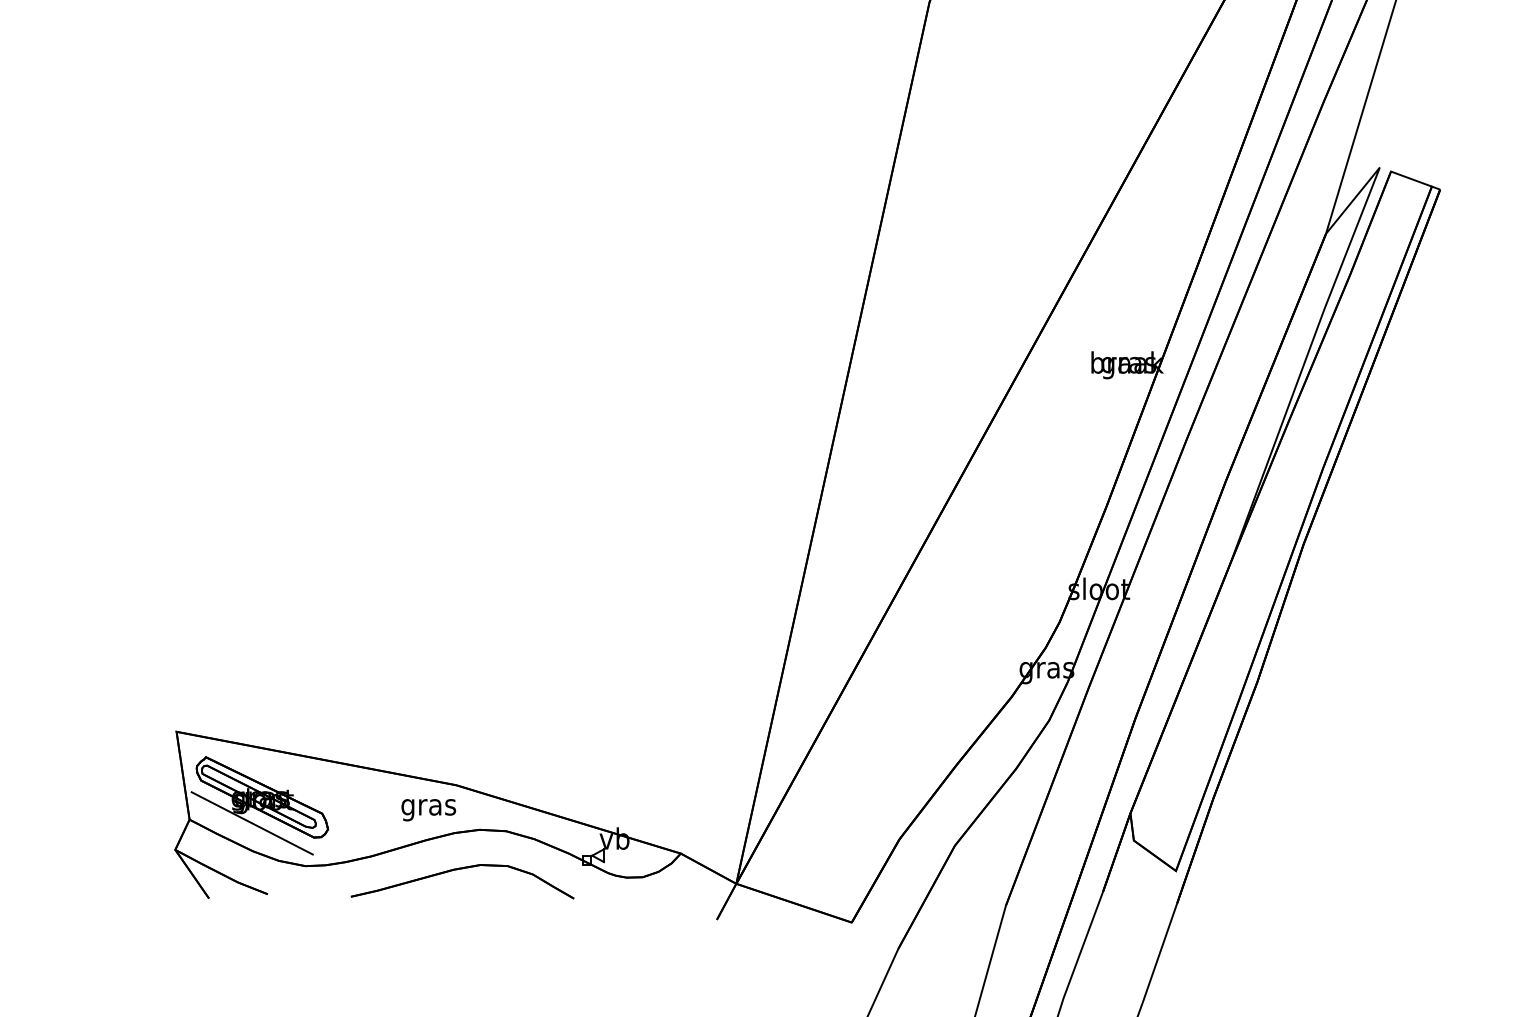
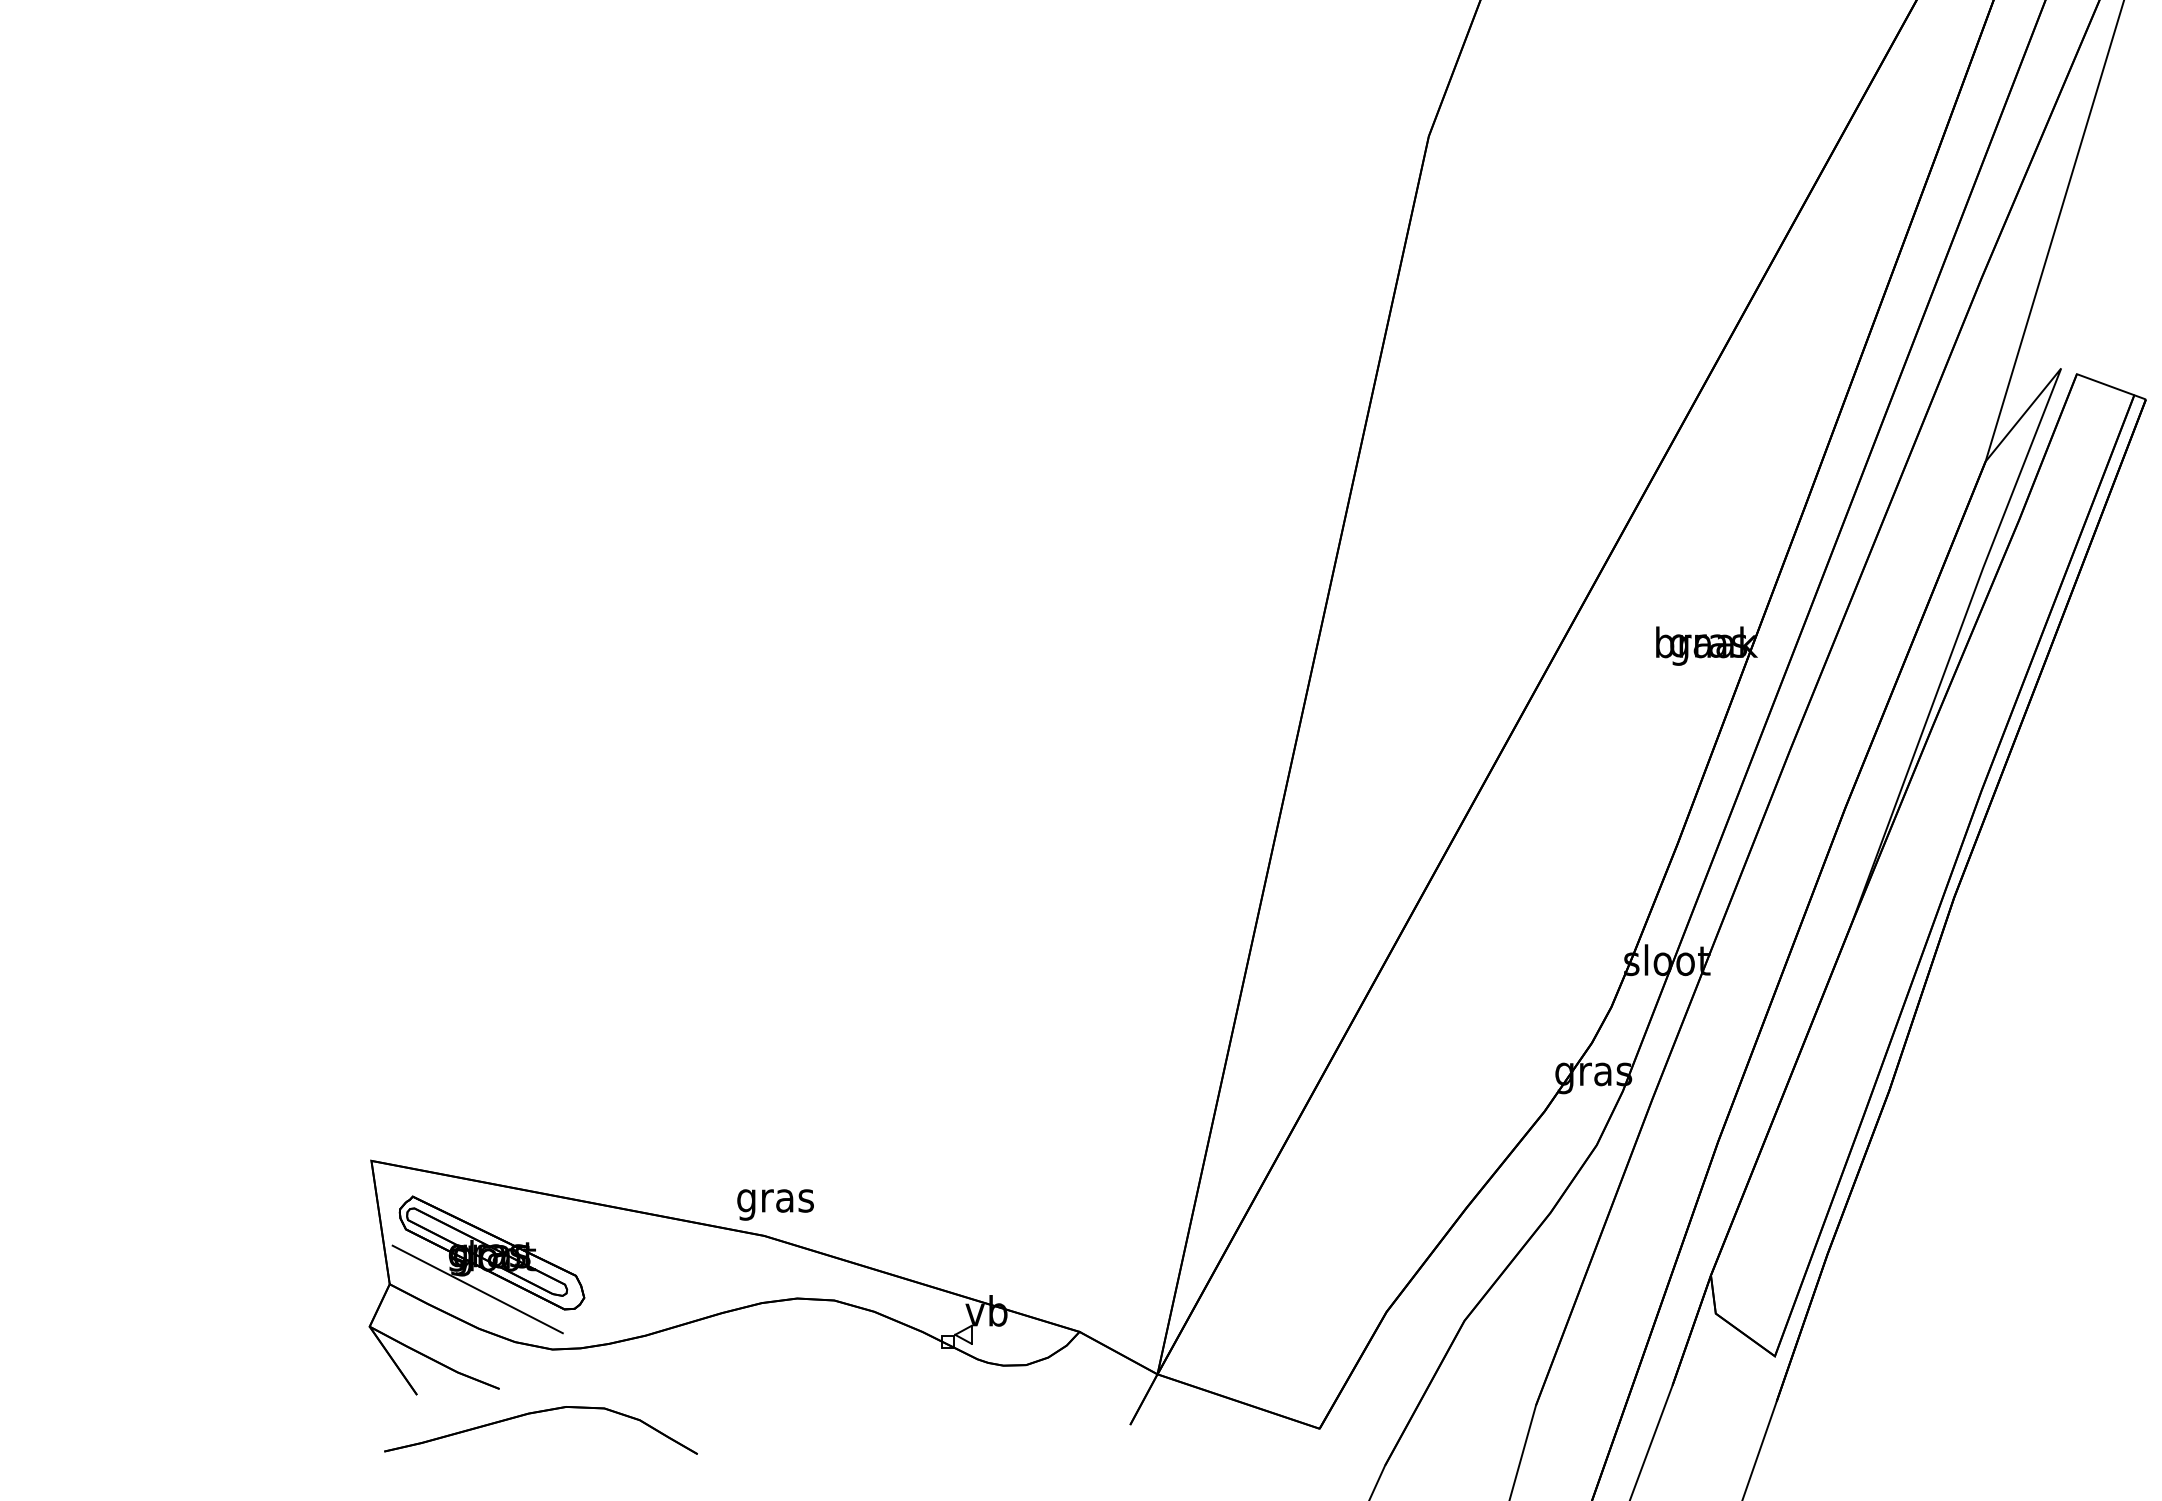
text: (428, 809) -> (775, 1204), moved
part: (459, 869) -> (536, 1413), moved

